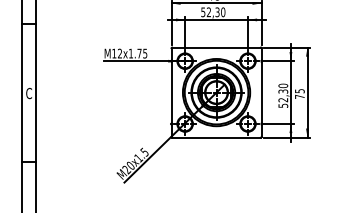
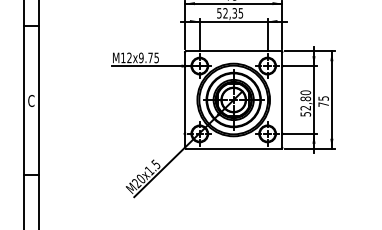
text: (222, 12) -> (240, 13), 52,30 -> 52,35
text: (131, 53) -> (141, 57), M12x1.75 -> M12x9.75
text: (283, 91) -> (305, 98), 52,30 -> 52,80

